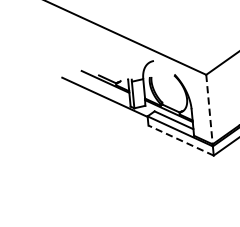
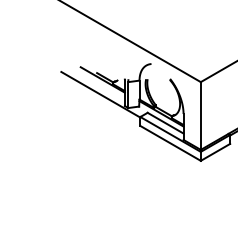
line: (209, 110) -> (200, 116), dashed -> solid
line: (181, 140) -> (170, 143), dashed -> solid

